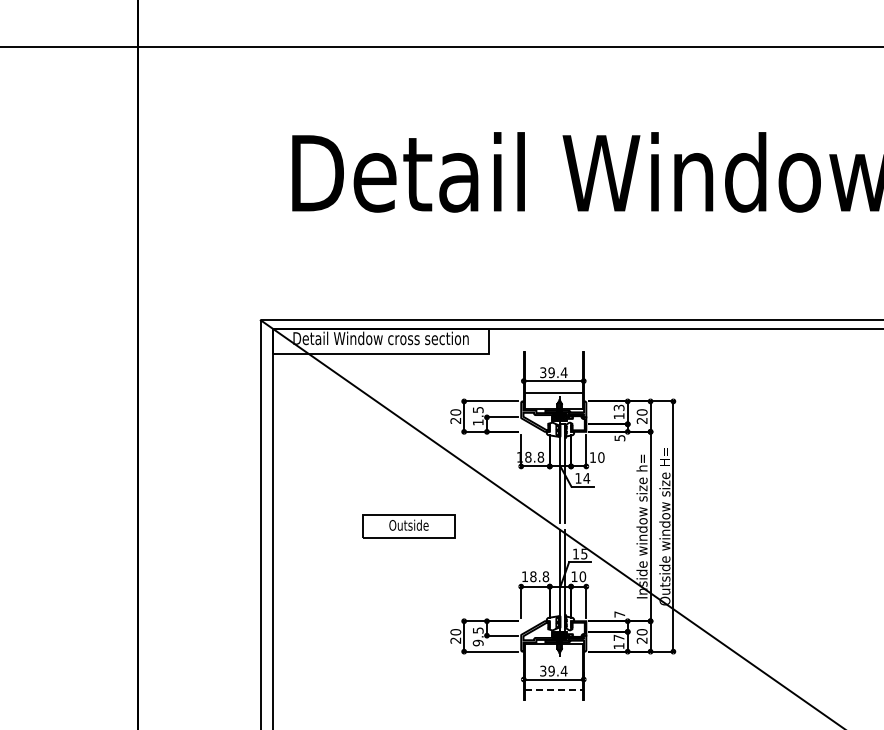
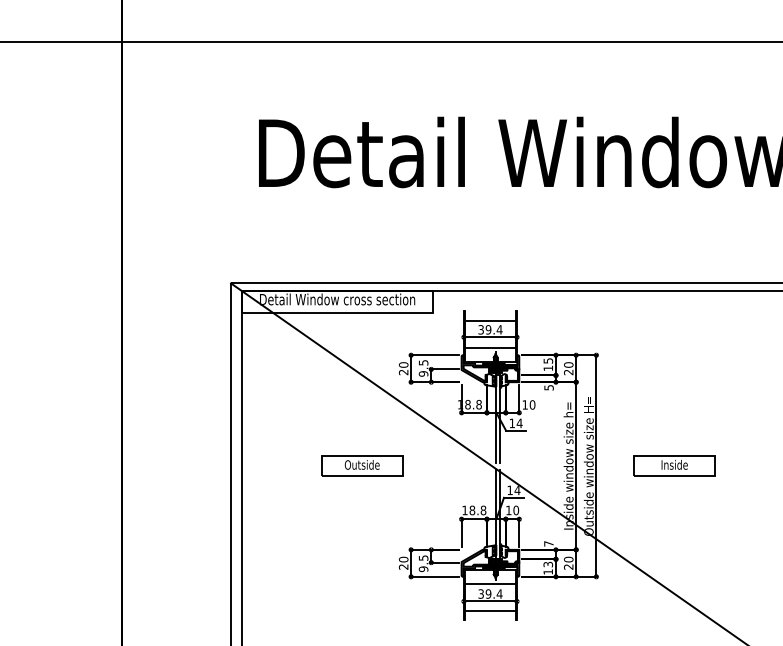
line: (553, 362) -> (490, 320), added
text: (618, 407) -> (547, 360), 13 -> 15
text: (477, 422) -> (422, 373), 1.5 -> 9.5
part: (761, 526) -> (674, 465), added
text: (583, 553) -> (516, 489), 15 -> 14
text: (618, 637) -> (547, 564), 17 -> 13
line: (553, 660) -> (490, 584), added
line: (554, 690) -> (491, 611), dashed -> solid

